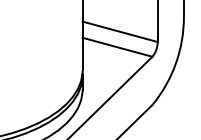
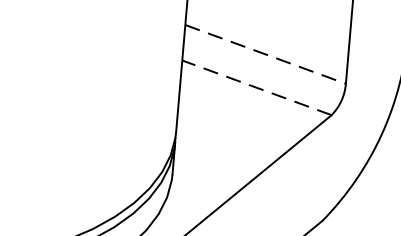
line: (120, 31) -> (266, 53), solid -> dashed
line: (117, 47) -> (256, 88), solid -> dashed

